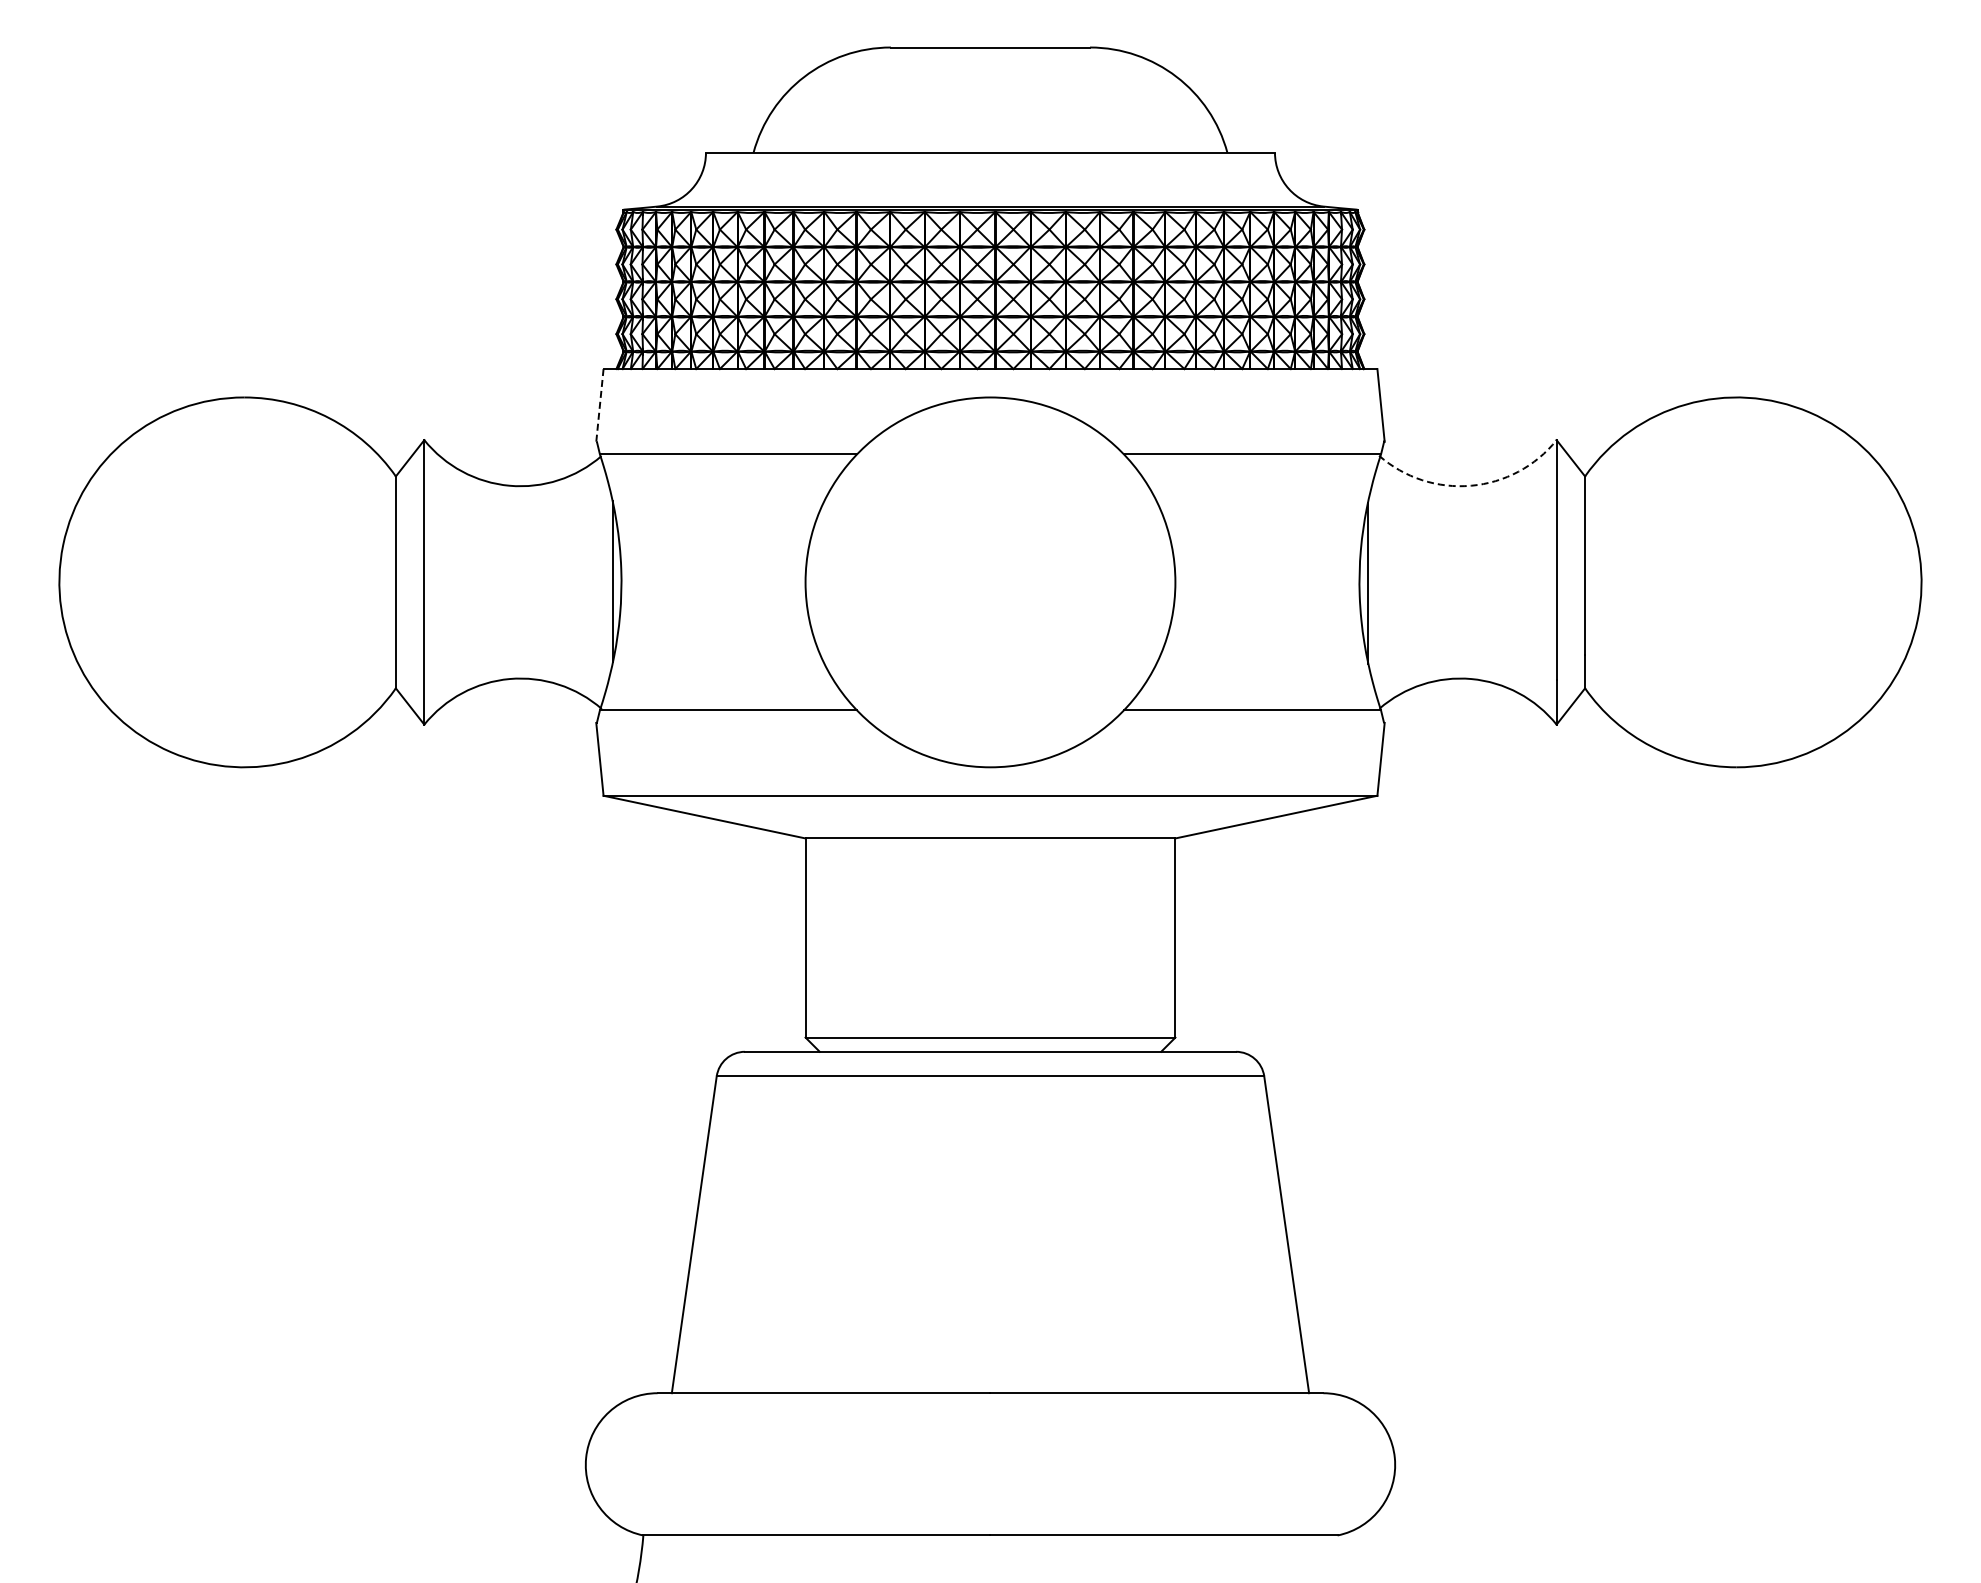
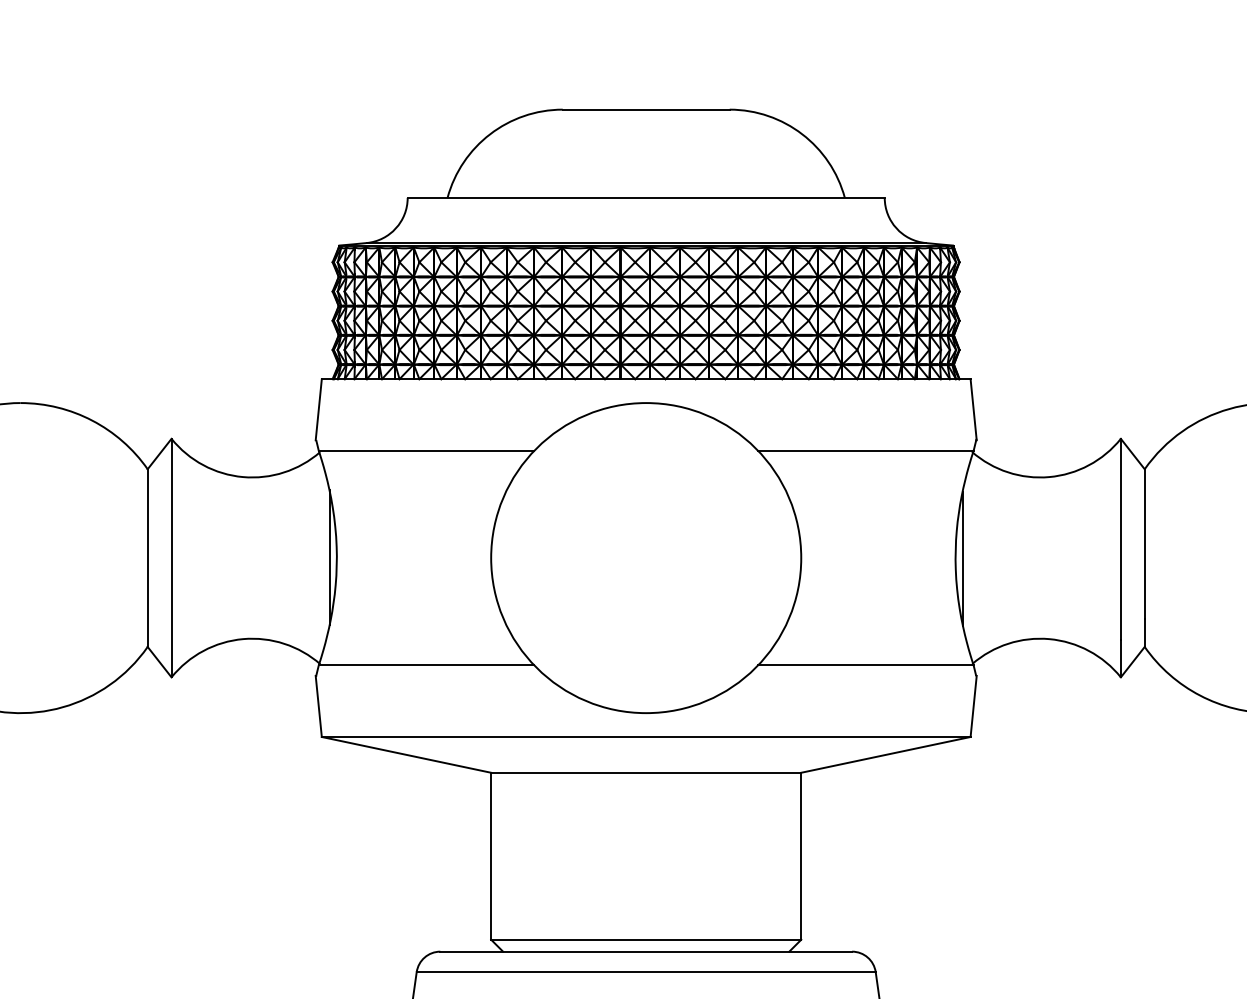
line: (599, 405) -> (318, 409), dashed -> solid
arc: (1471, 485) -> (1049, 476), dashed -> solid

